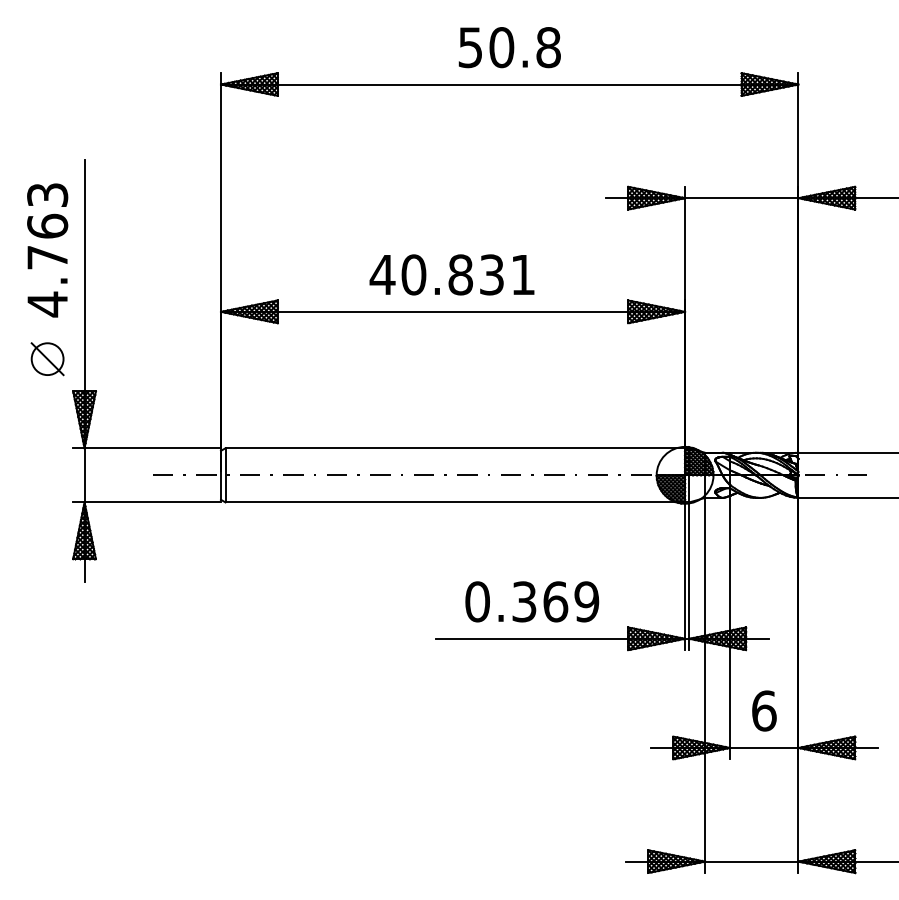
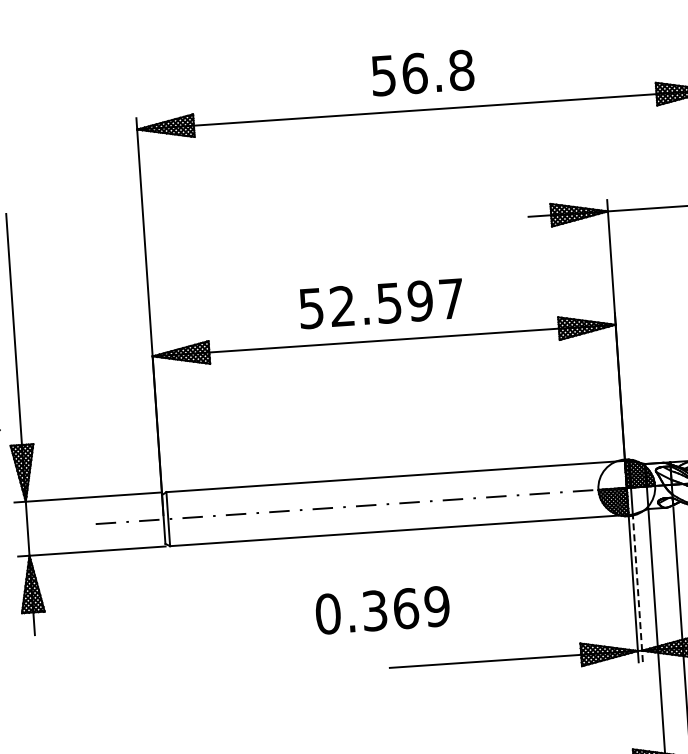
text: (501, 47) -> (414, 73), 50.8 -> 56.8
text: (451, 274) -> (380, 303), 40.831 -> 52.597
line: (689, 576) -> (638, 588), solid -> dashed
text: (532, 601) -> (382, 609), moved

